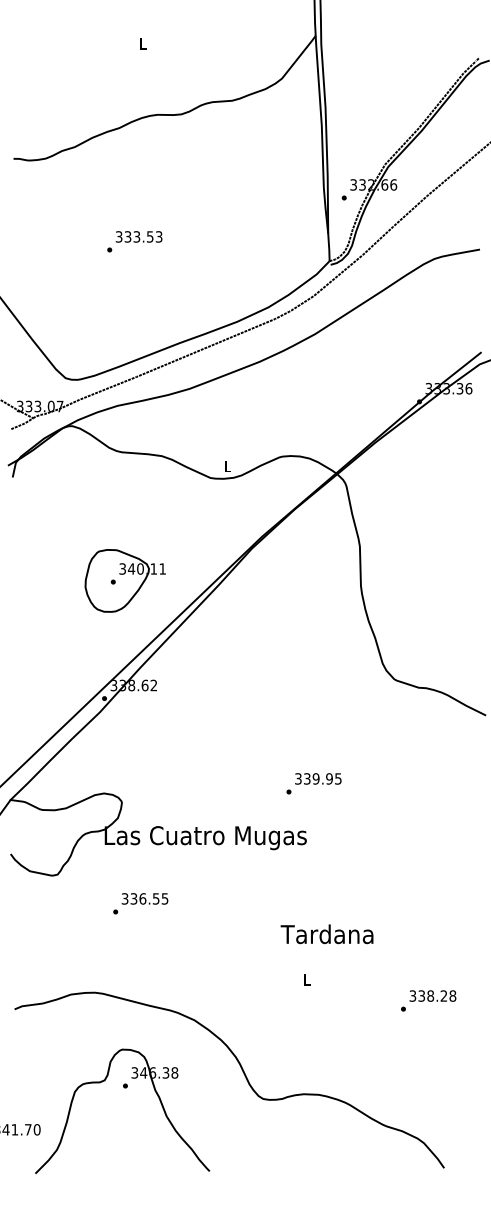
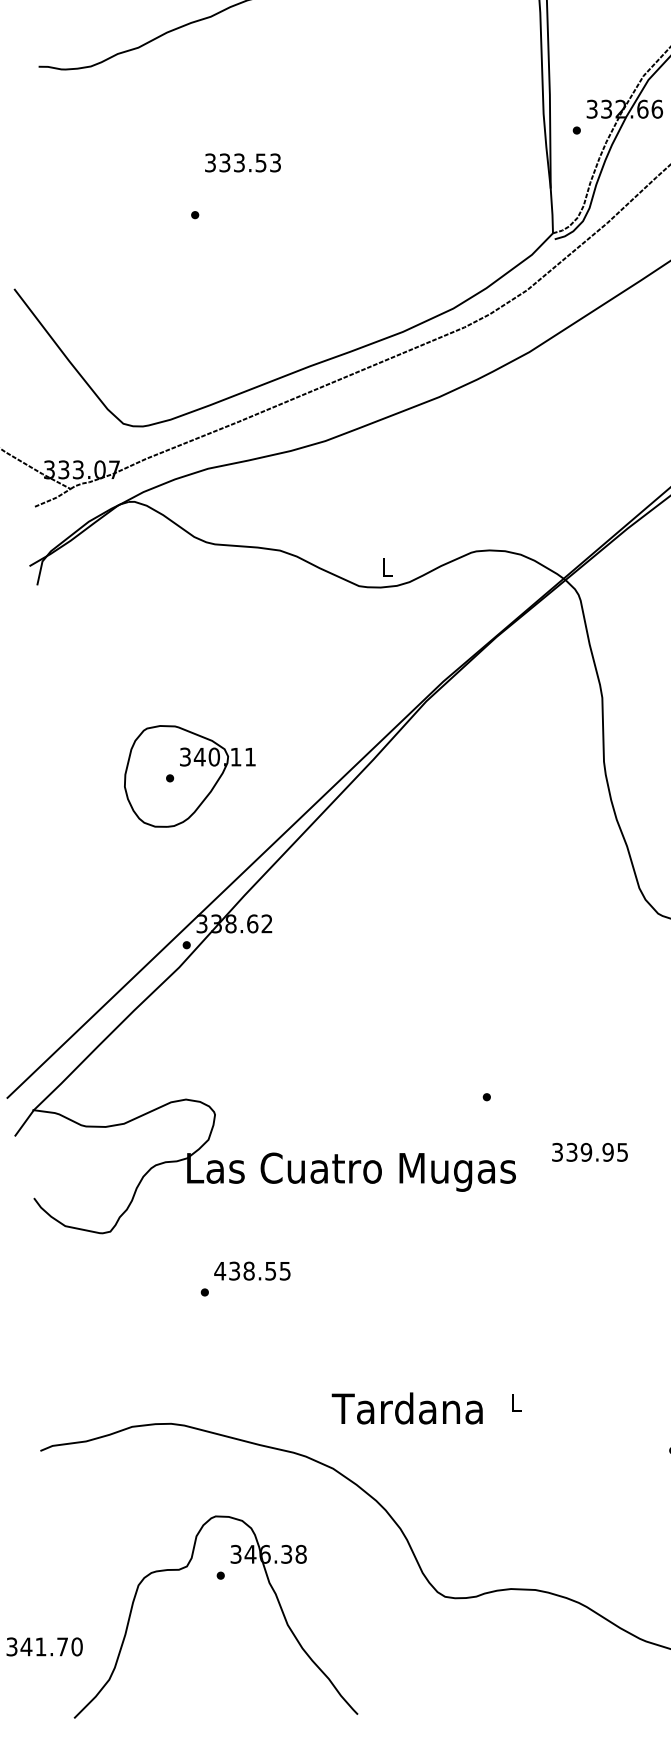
text: (138, 236) -> (241, 162), moved
part: (124, 580) -> (188, 775), moved
text: (318, 778) -> (590, 1151), moved
text: (133, 898) -> (233, 1270), 336.55 -> 438.55
text: (326, 934) -> (406, 1408), moved

